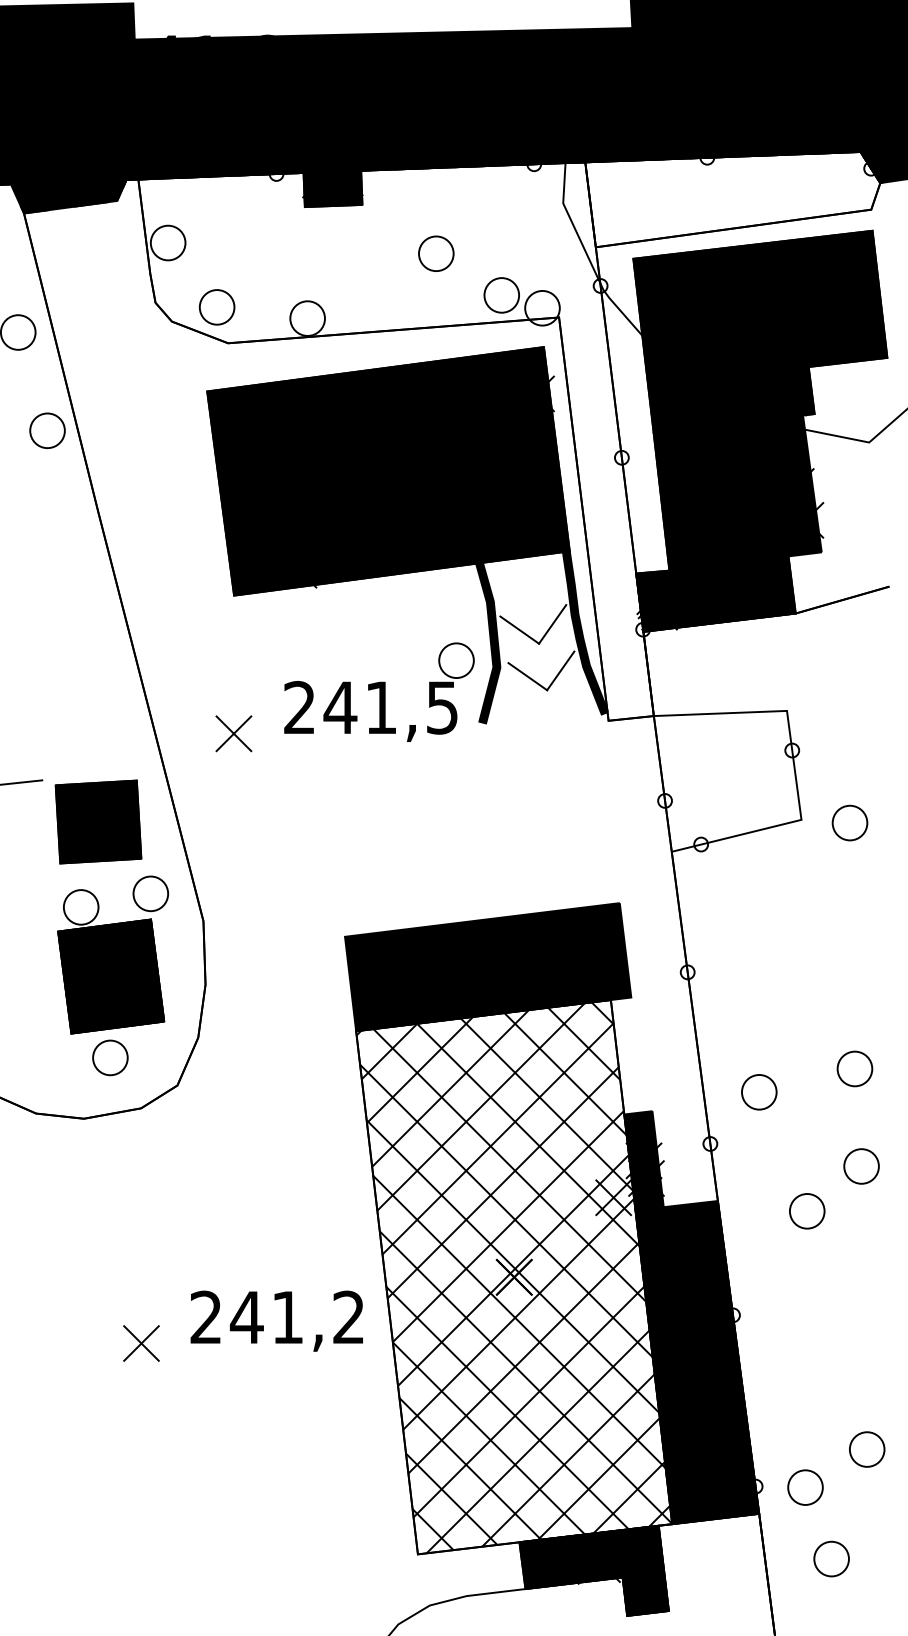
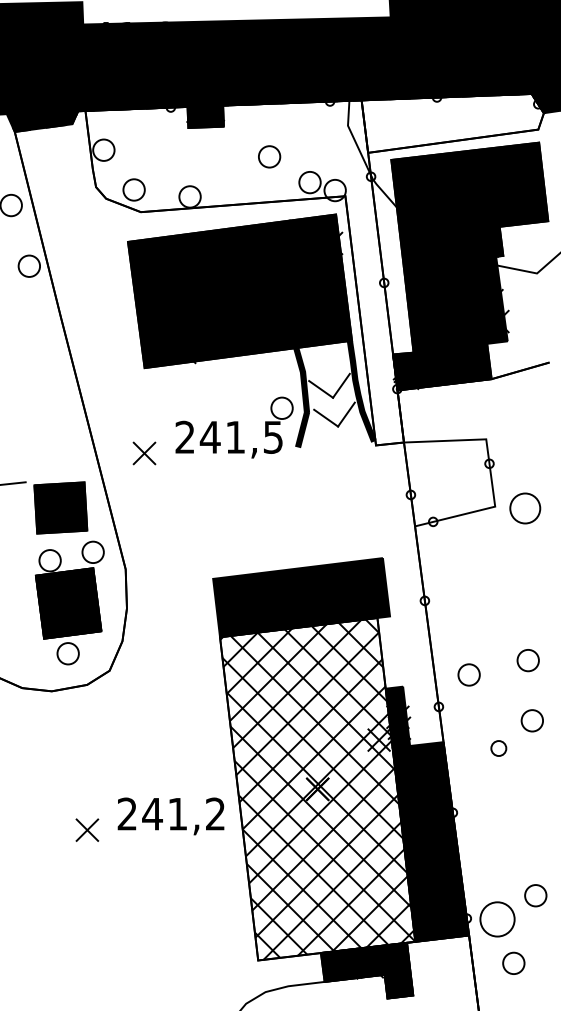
circle: (848, 822) -> (524, 508), size x1.4
circle: (806, 1211) -> (498, 748), size x0.7
circle: (805, 1486) -> (497, 918), size x1.6

